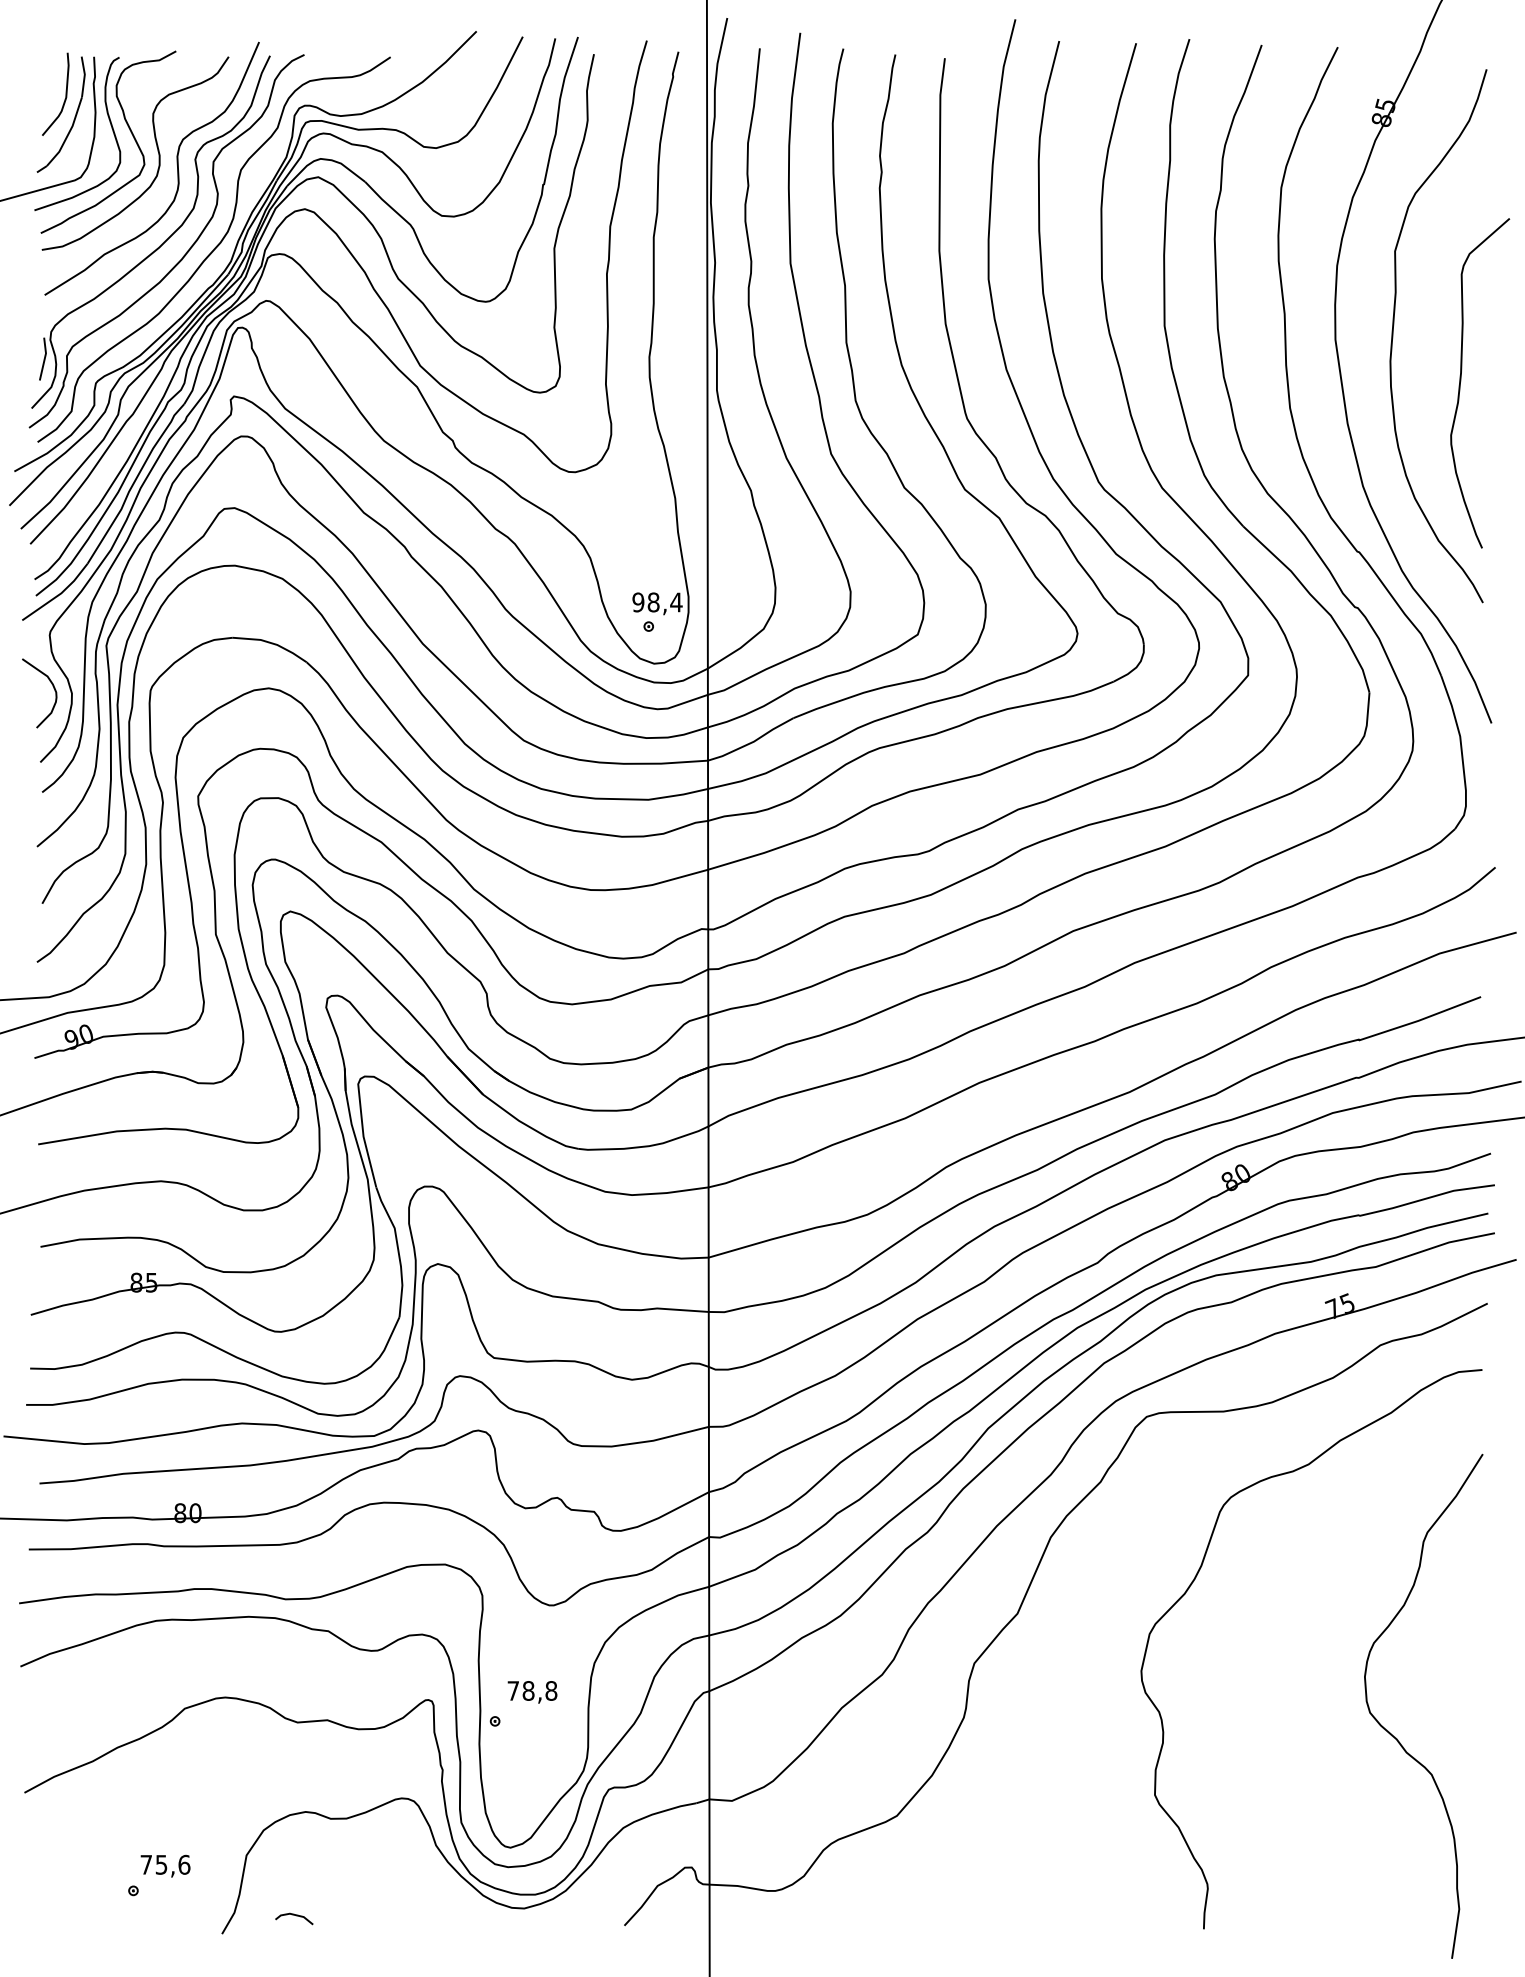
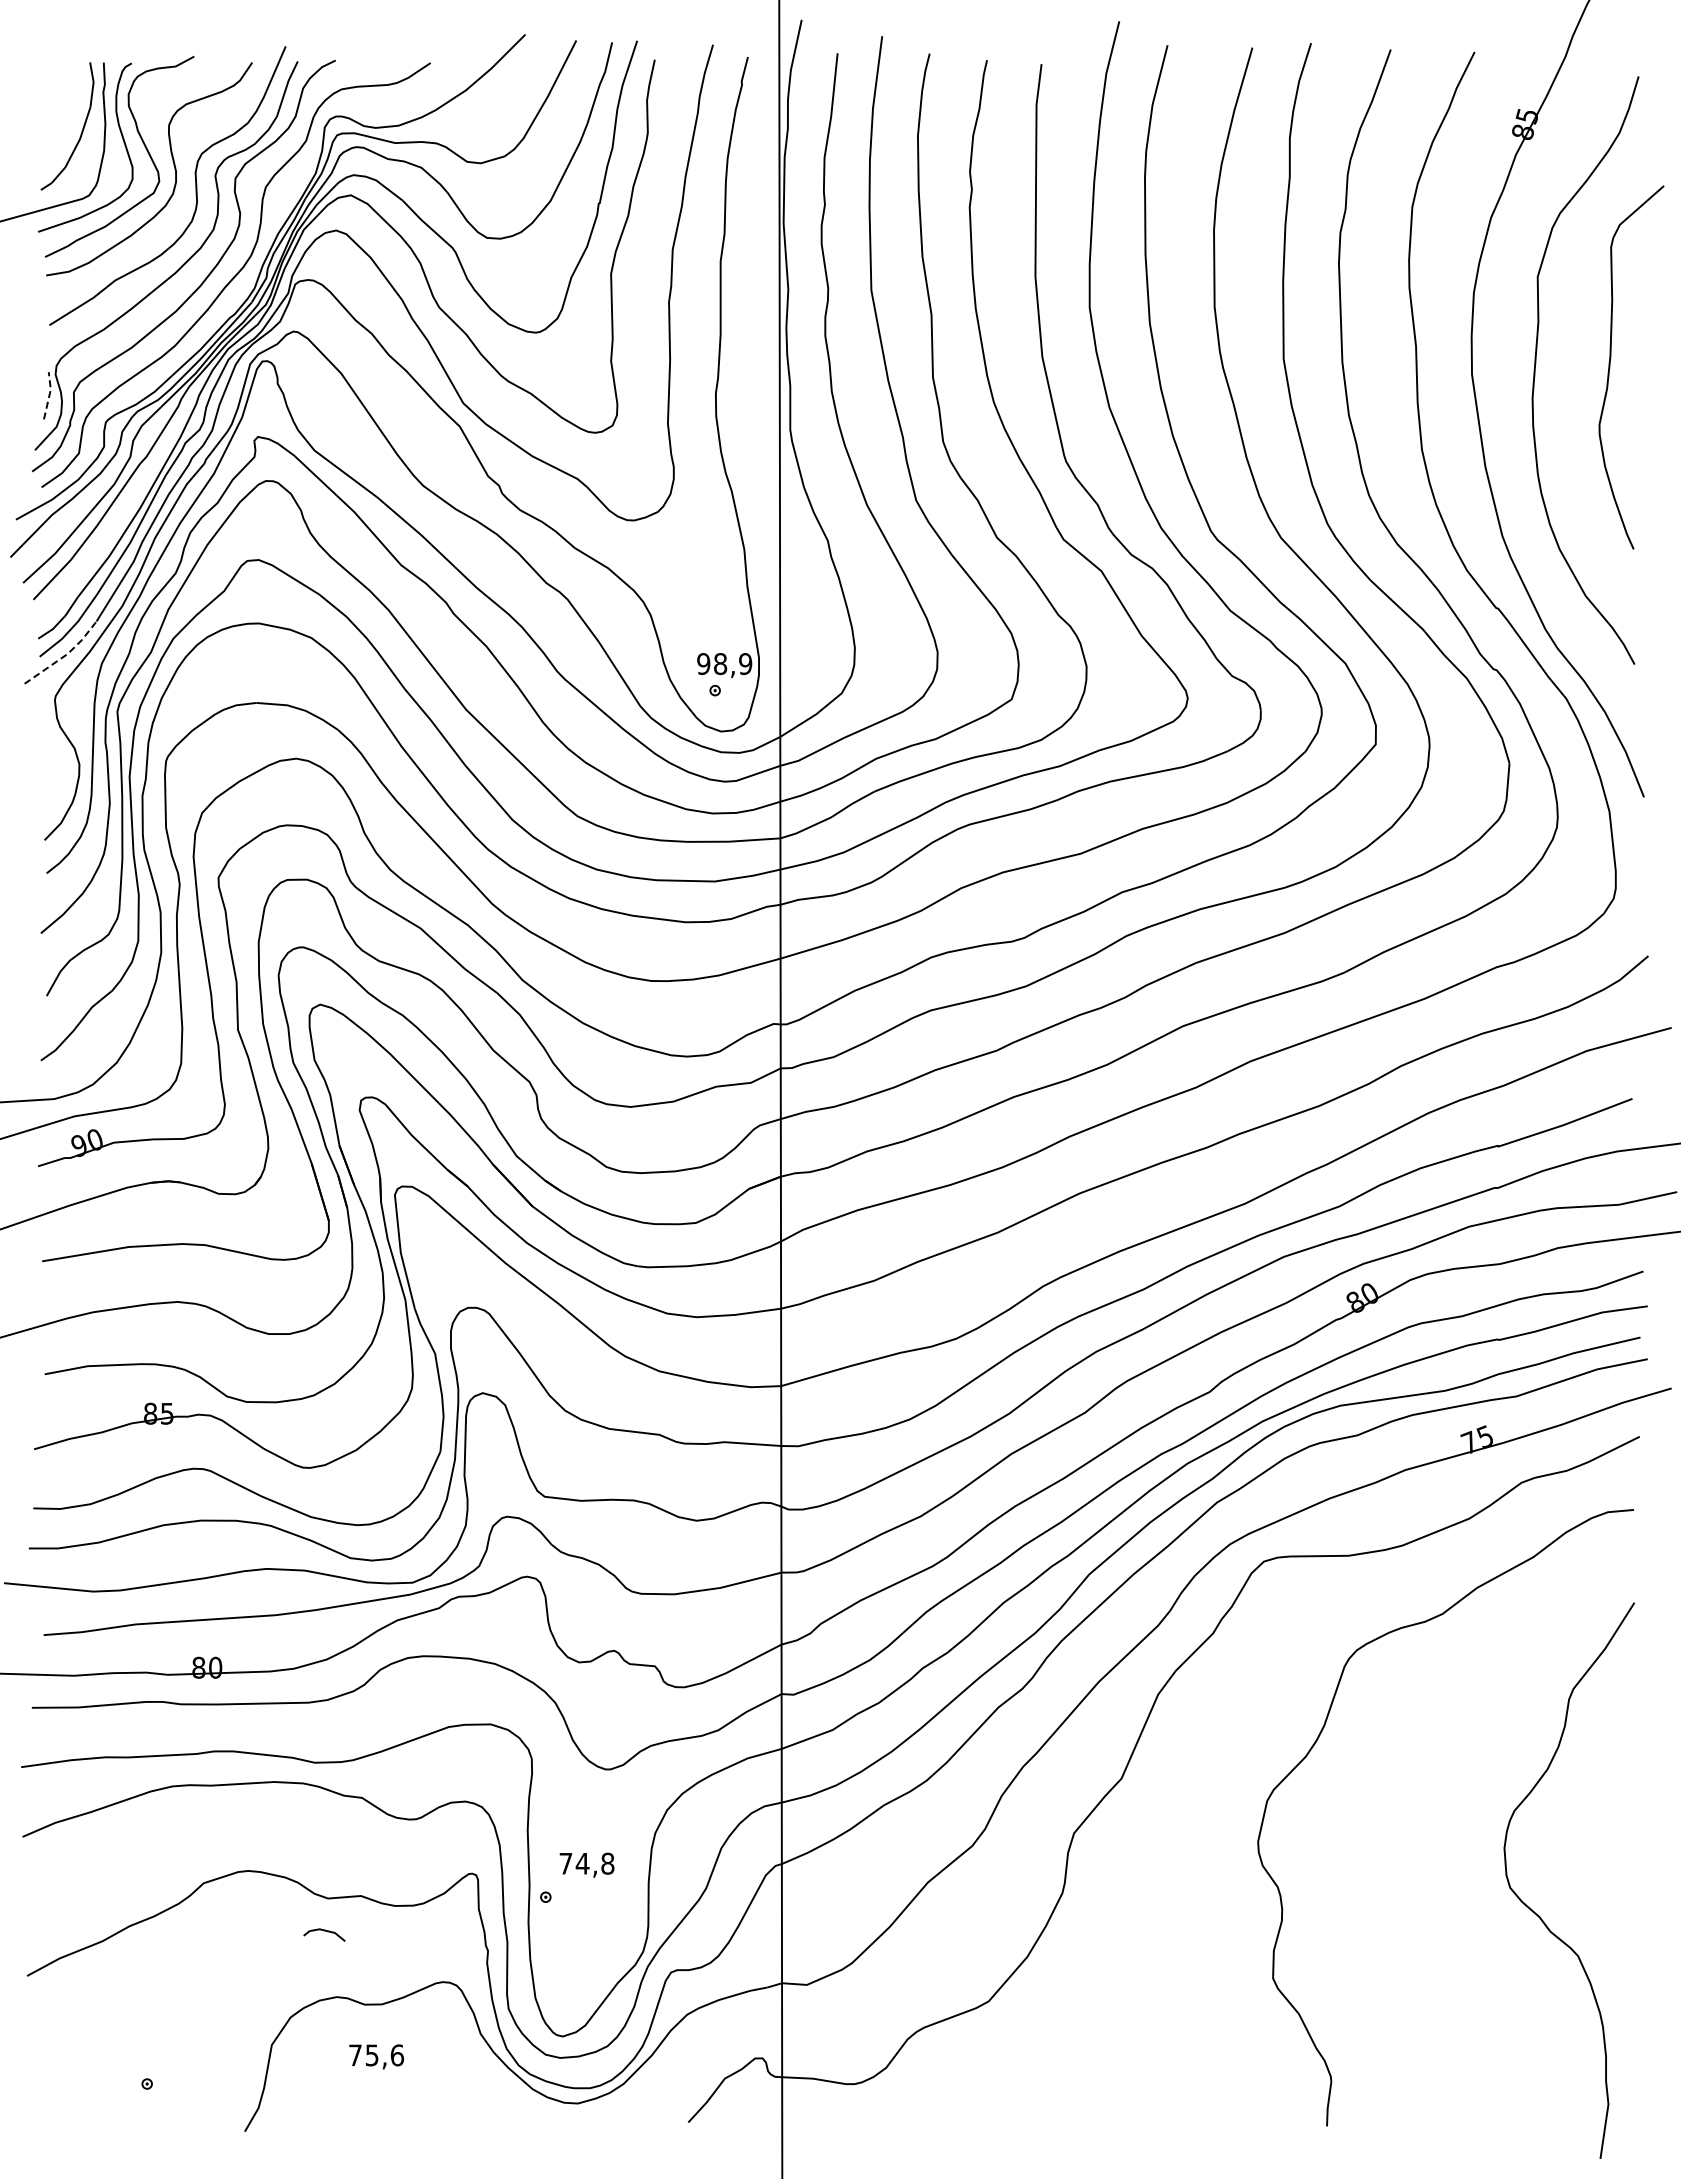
curve: (65, 93) -> (72, 103), removed
line: (44, 358) -> (49, 395), solid -> dashed
curve: (1461, 383) -> (1610, 367), moved
line: (59, 594) -> (65, 655), solid -> dashed
text: (676, 602) -> (745, 664), 98,4 -> 98,9
curve: (52, 685) -> (57, 755), removed
text: (528, 1690) -> (582, 1863), 78,8 -> 74,8
text: (165, 1865) -> (376, 2056), moved
line: (294, 1915) -> (324, 1931), moved

